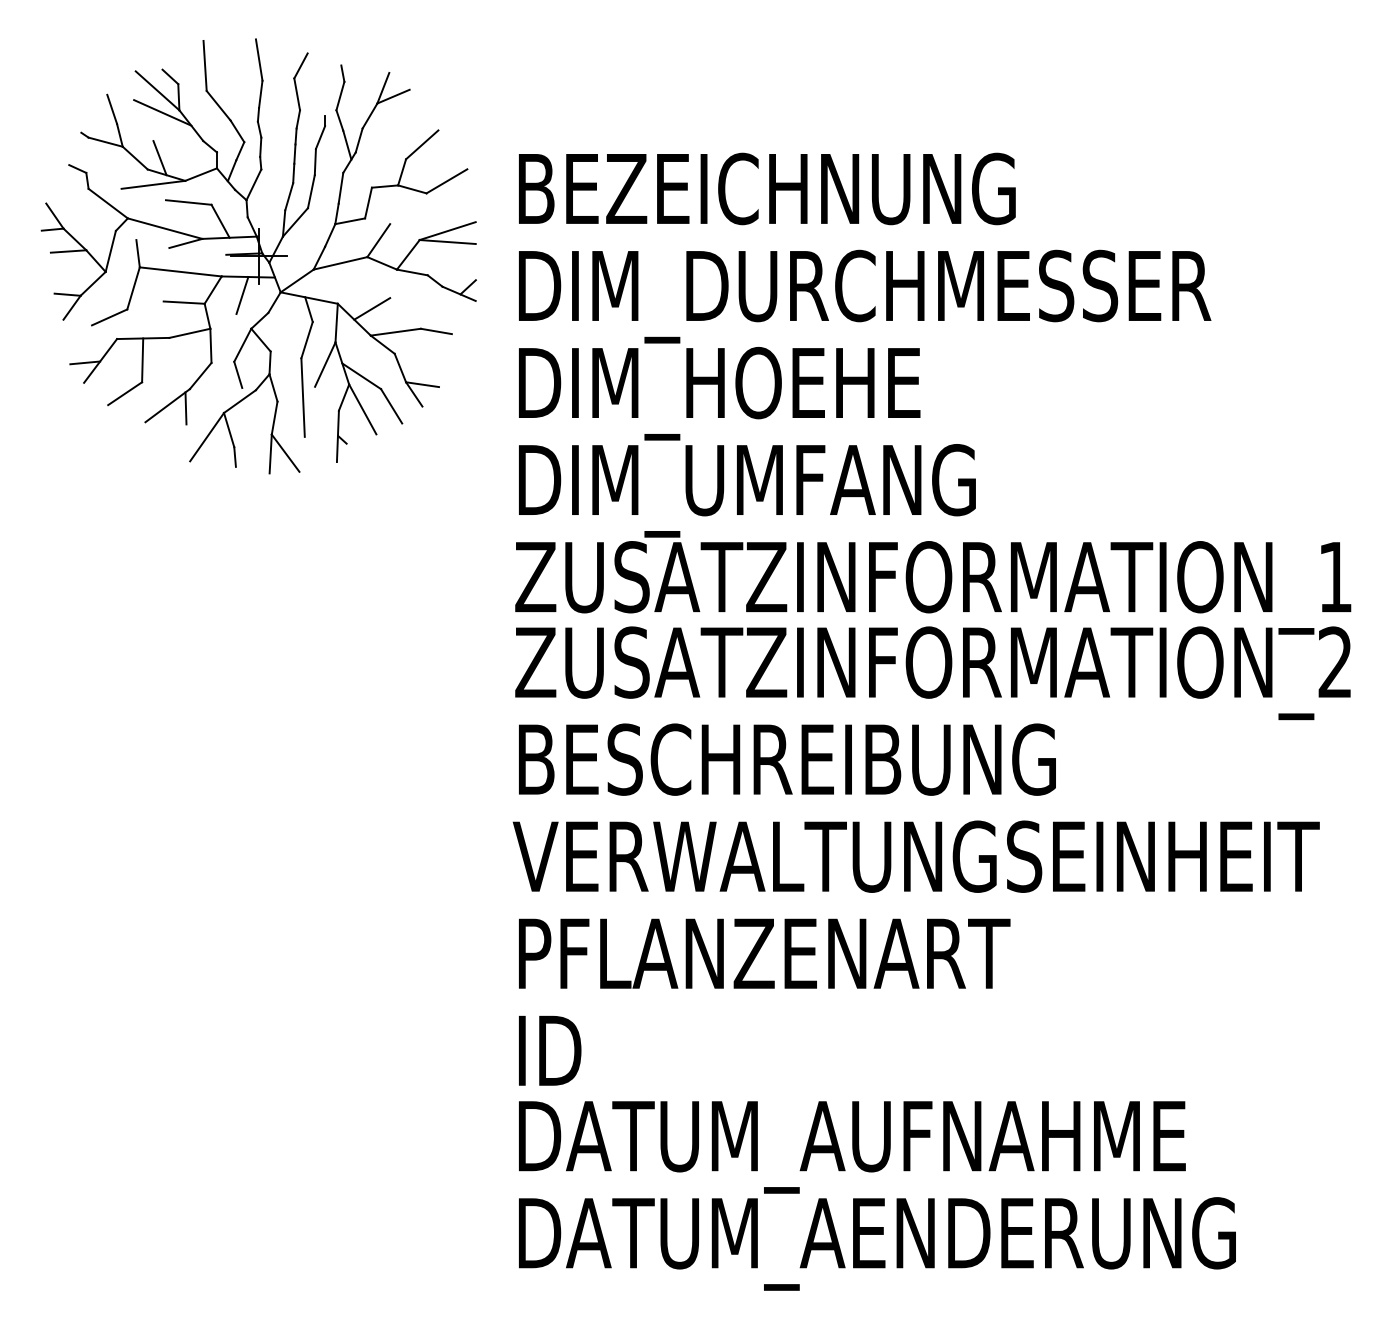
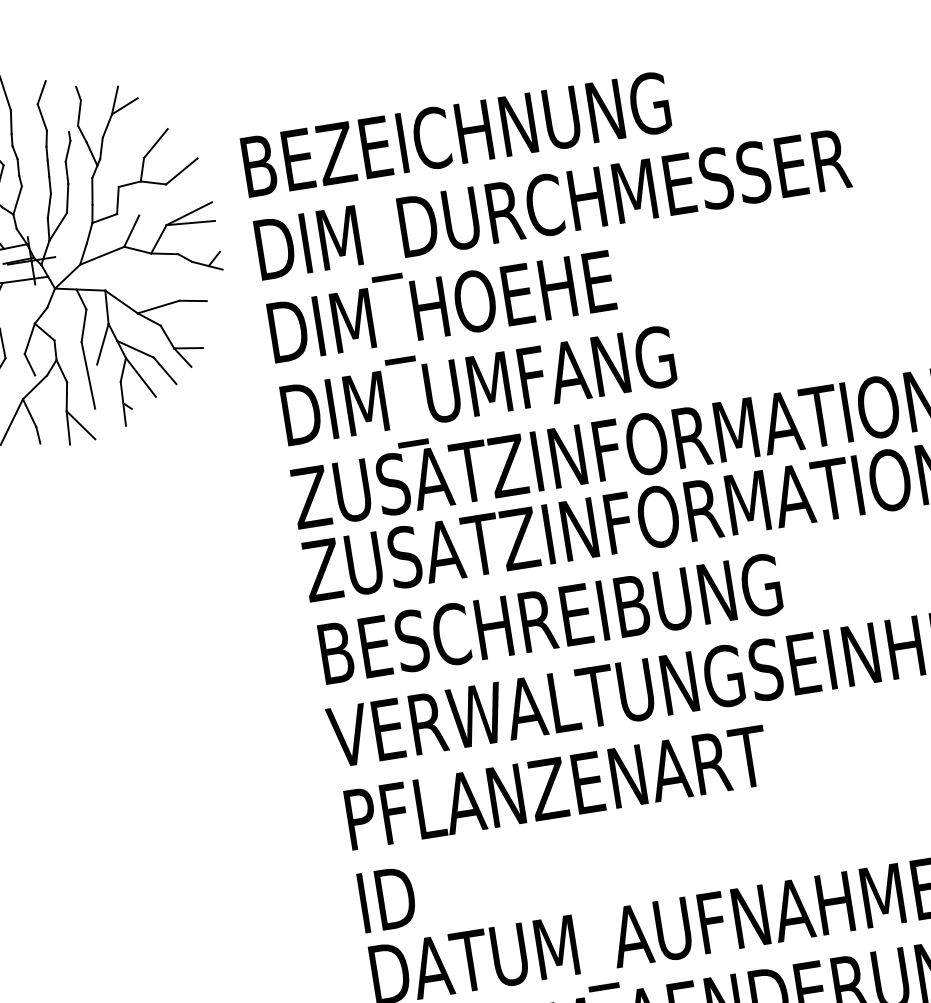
line: (242, 295) -> (22, 296), removed
line: (372, 308) -> (135, 289), removed

